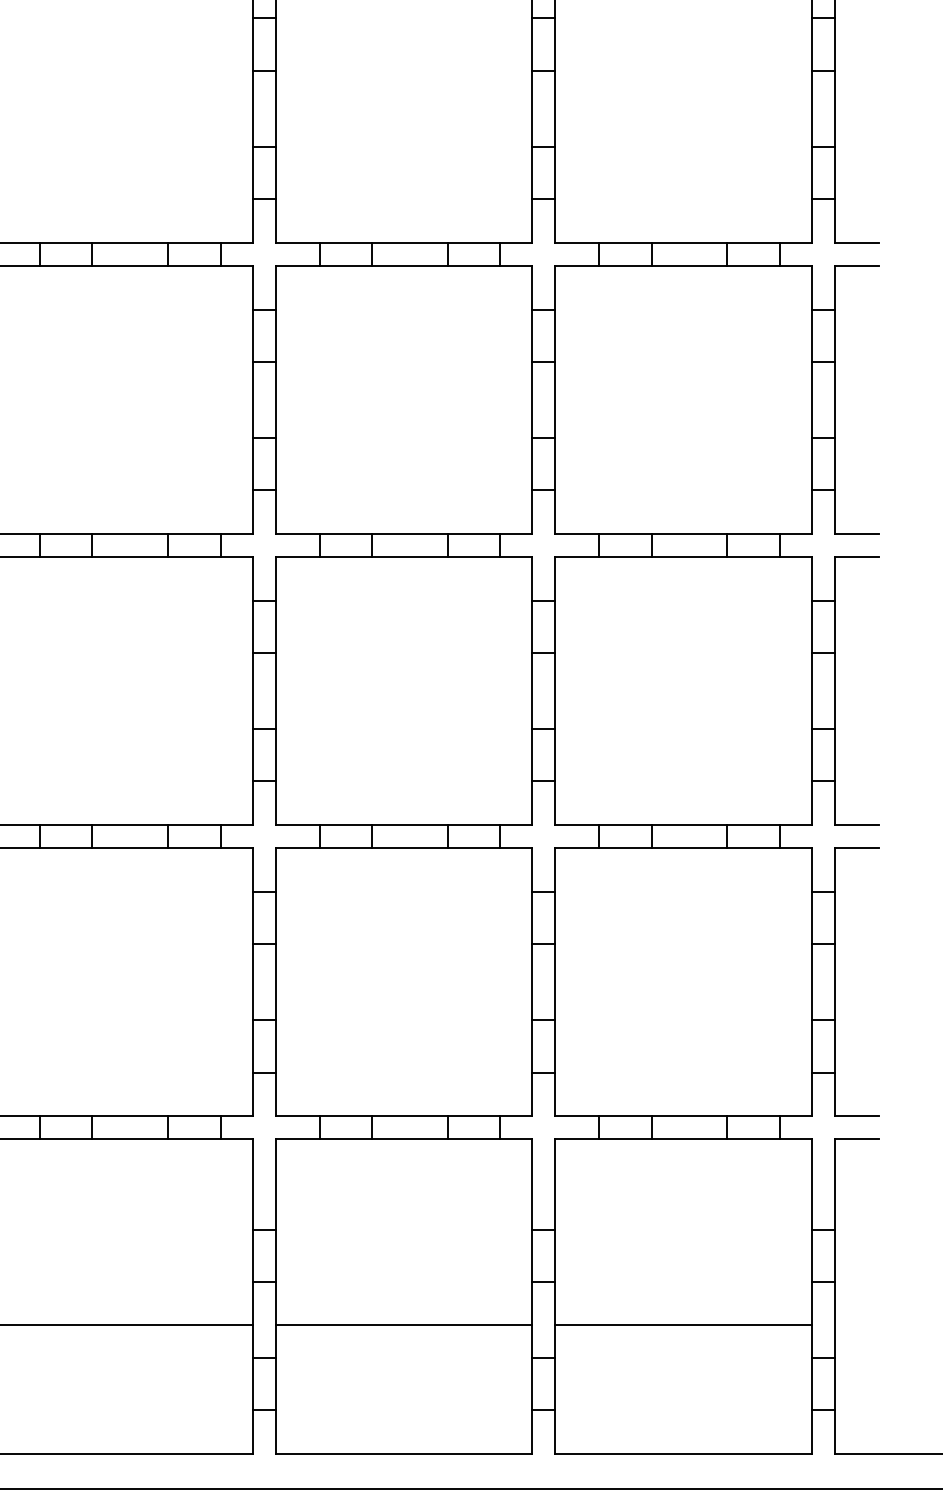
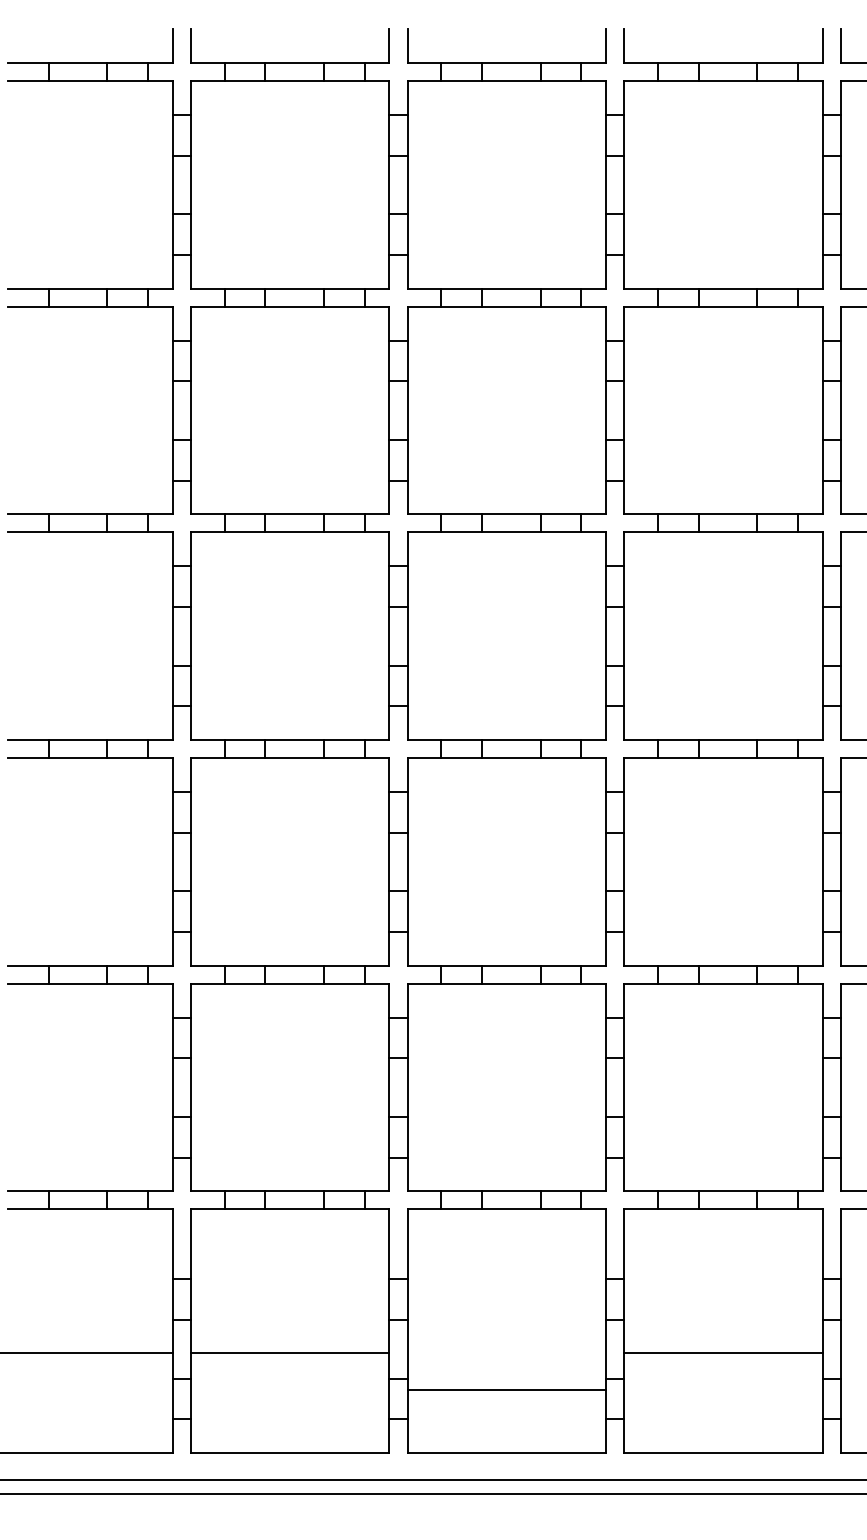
line: (403, 1324) -> (506, 1389), moved

